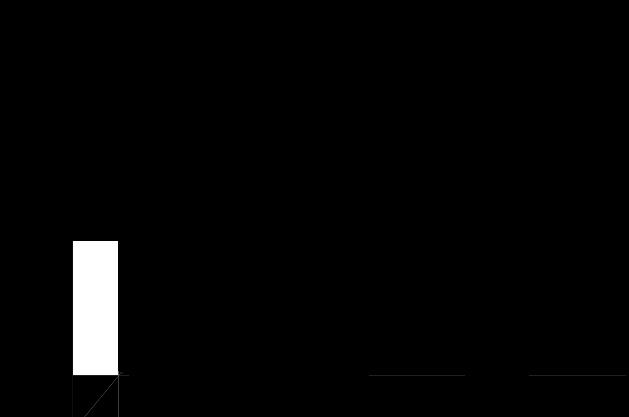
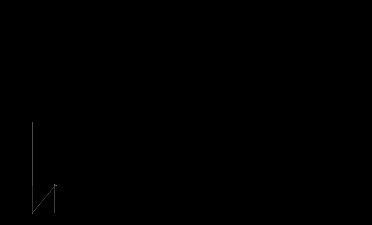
fill: (95, 307) -> (43, 153), added

